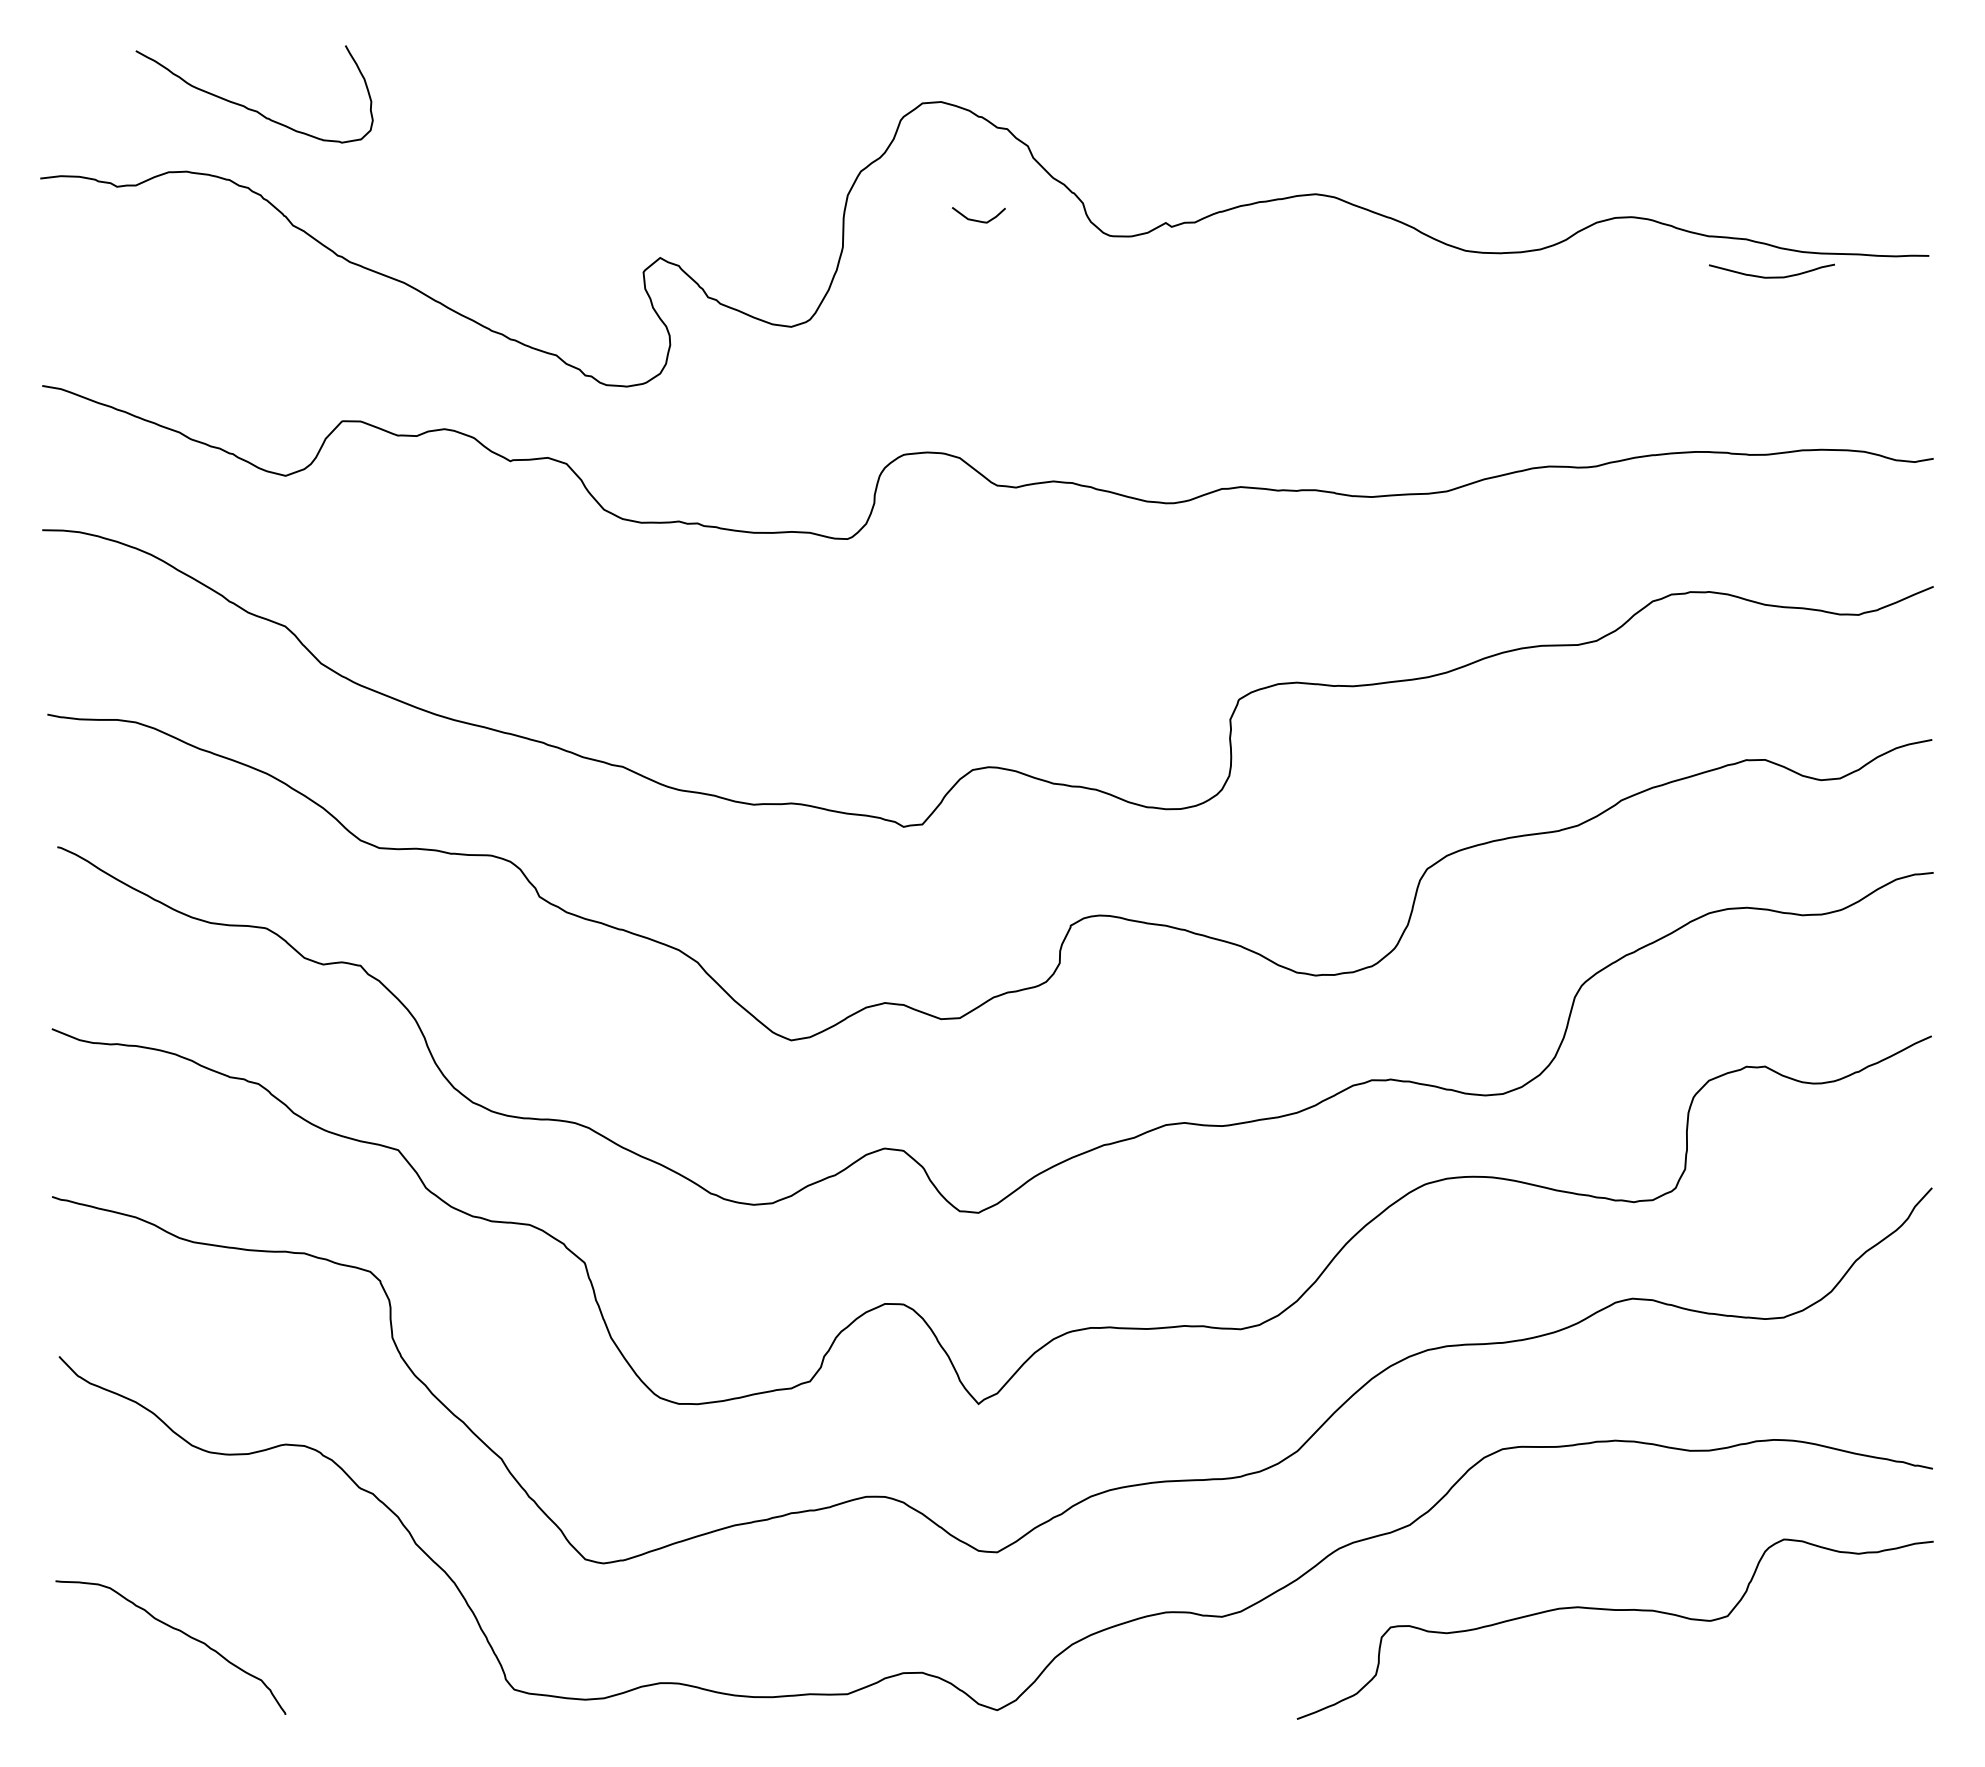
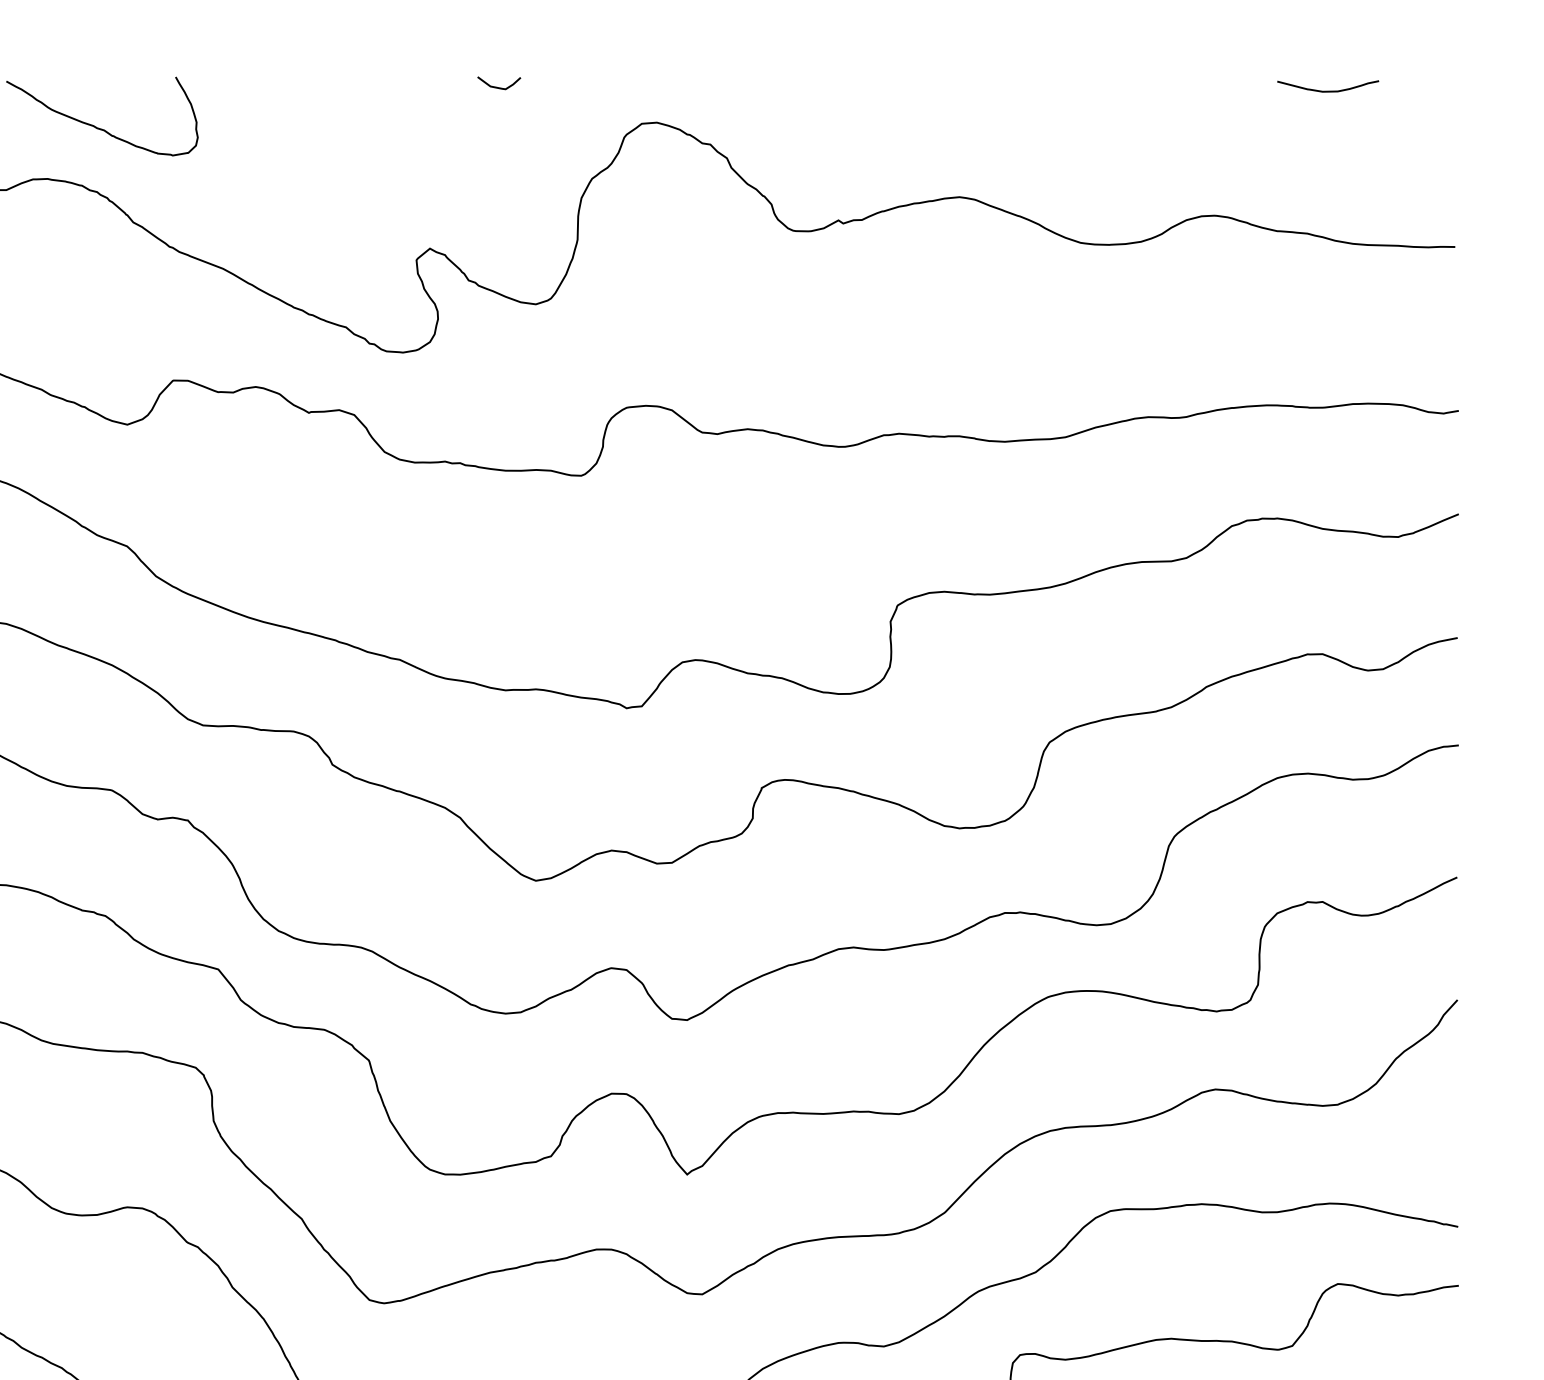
curve: (975, 219) -> (496, 86), moved
curve: (1771, 276) -> (1327, 90), moved

